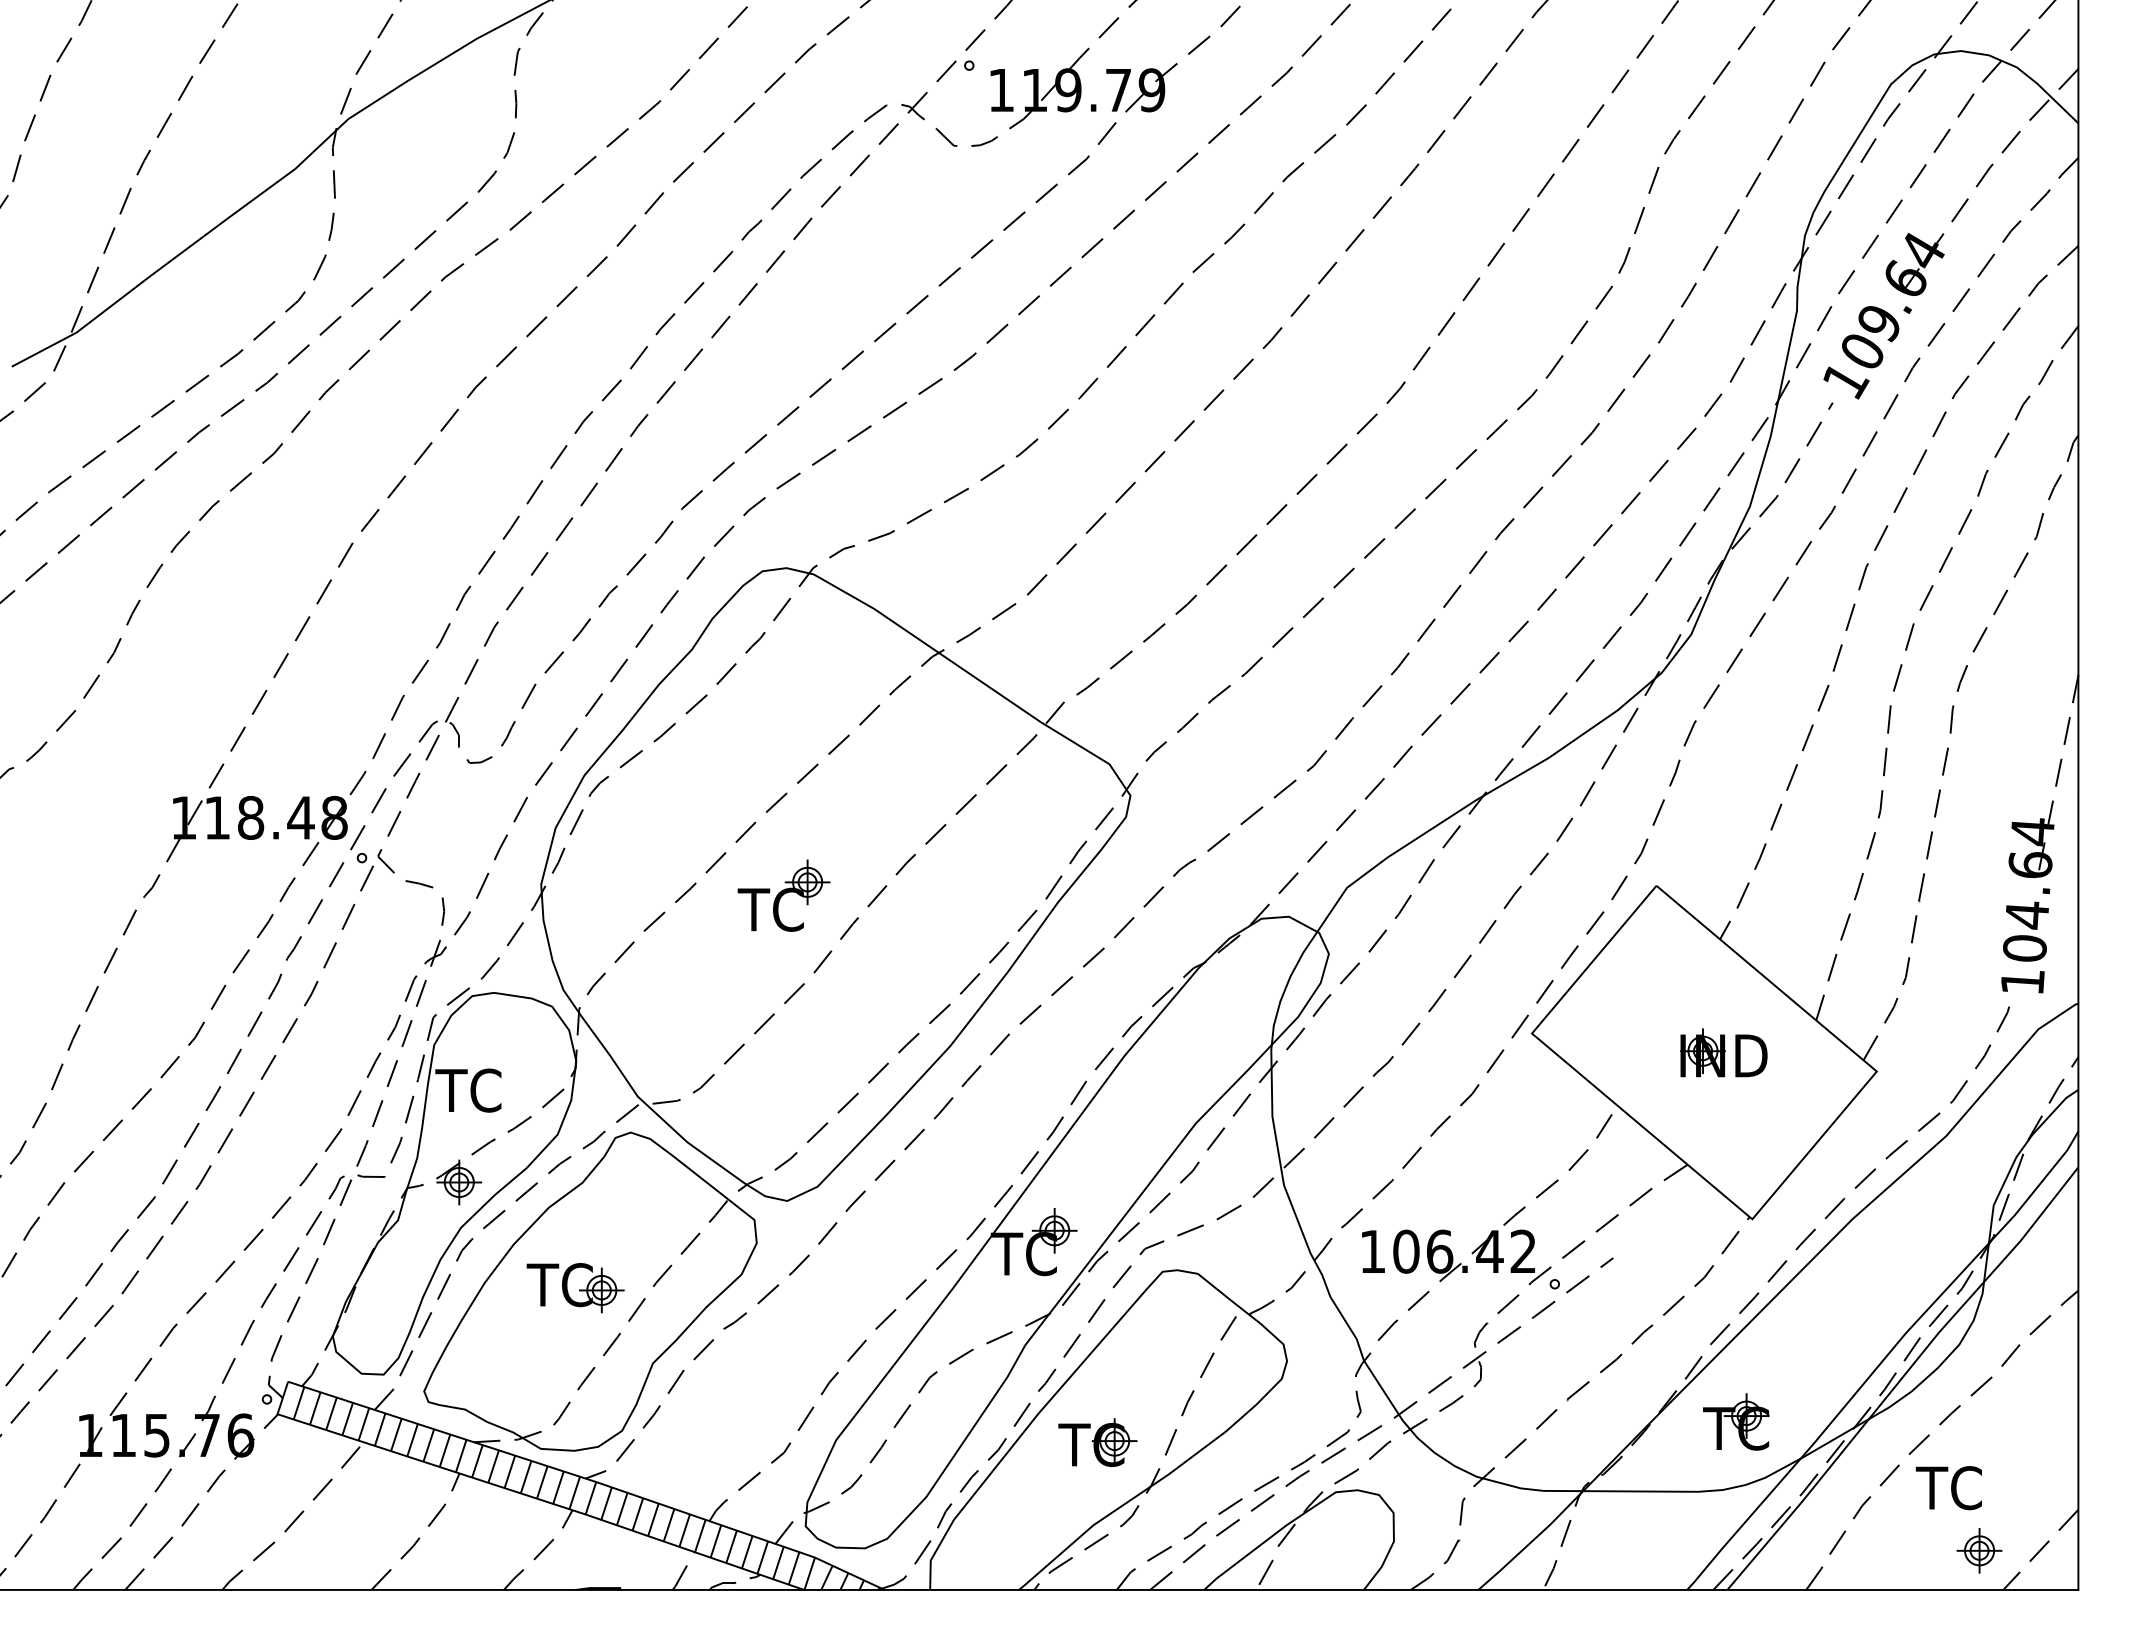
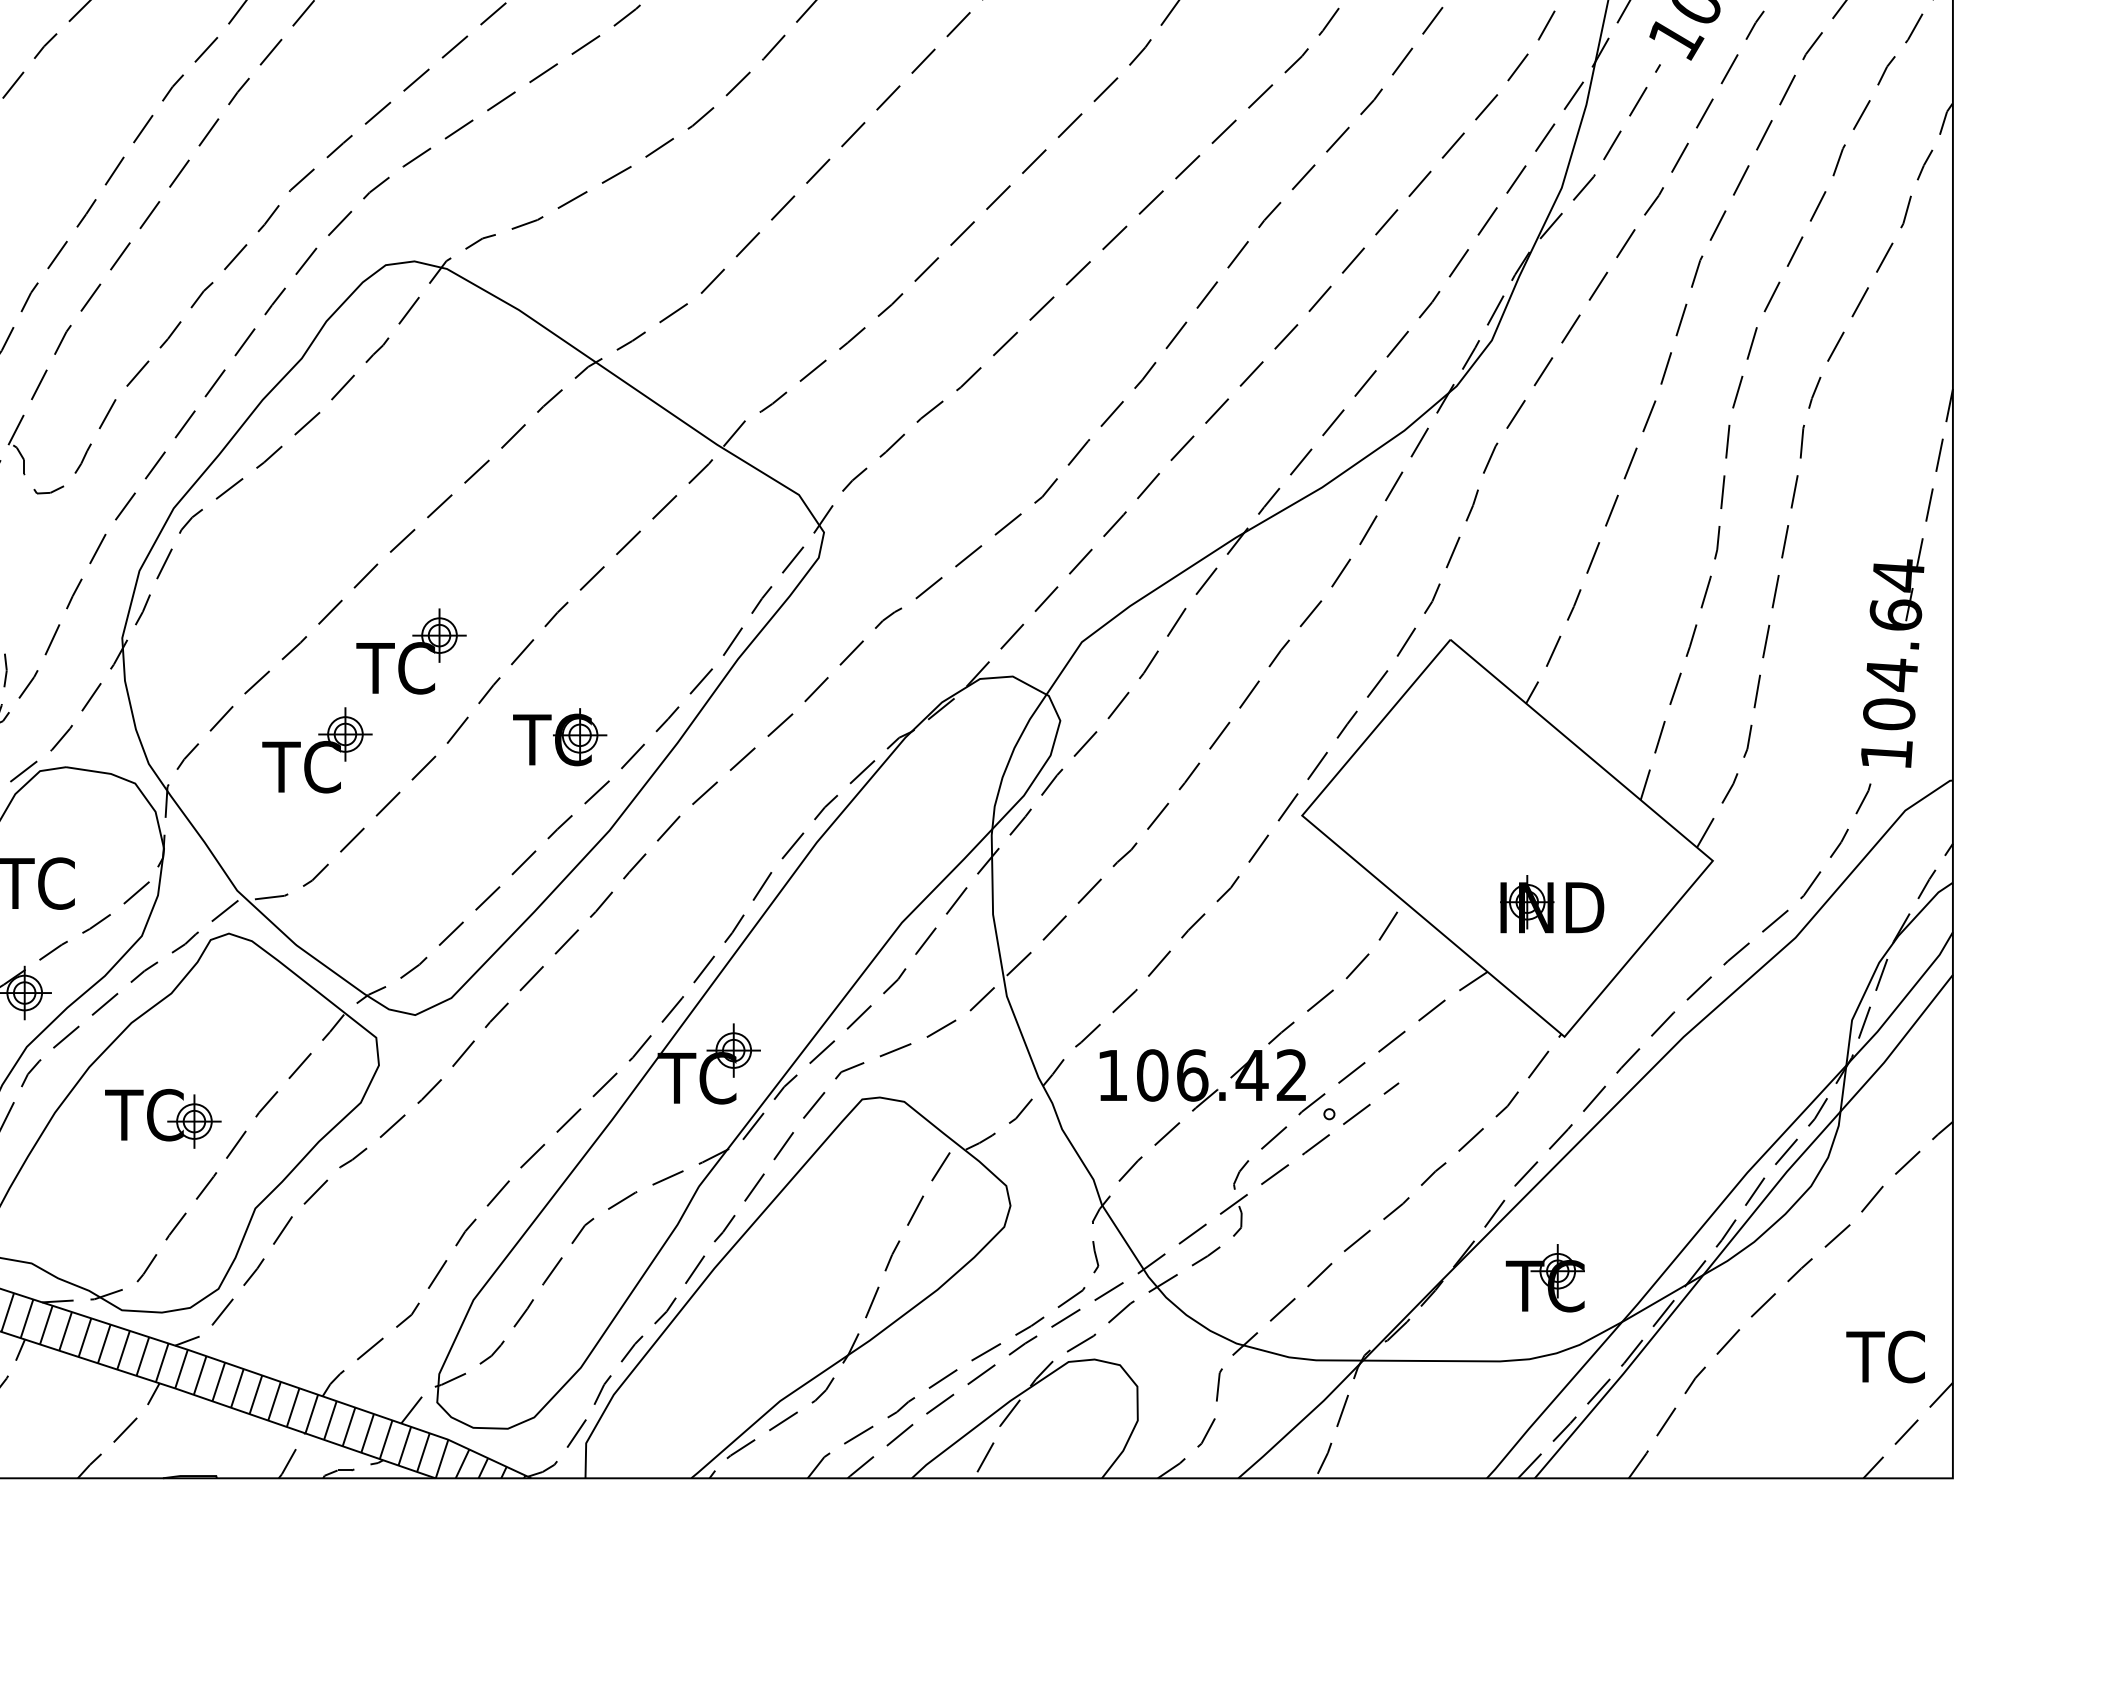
part: (704, 978) -> (316, 750), added
part: (1723, 1052) -> (1551, 903), moved
part: (1097, 1442) -> (559, 737), moved
text: (1948, 1488) -> (1885, 1357), moved
part: (1979, 1550) -> (1835, 1431), removed

